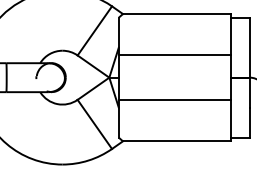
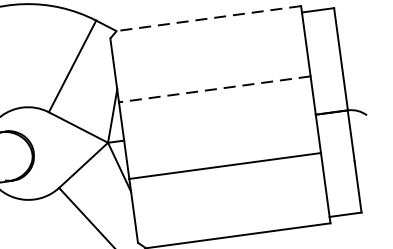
line: (176, 13) -> (207, 17), solid -> dashed
line: (174, 55) -> (214, 89), solid -> dashed

